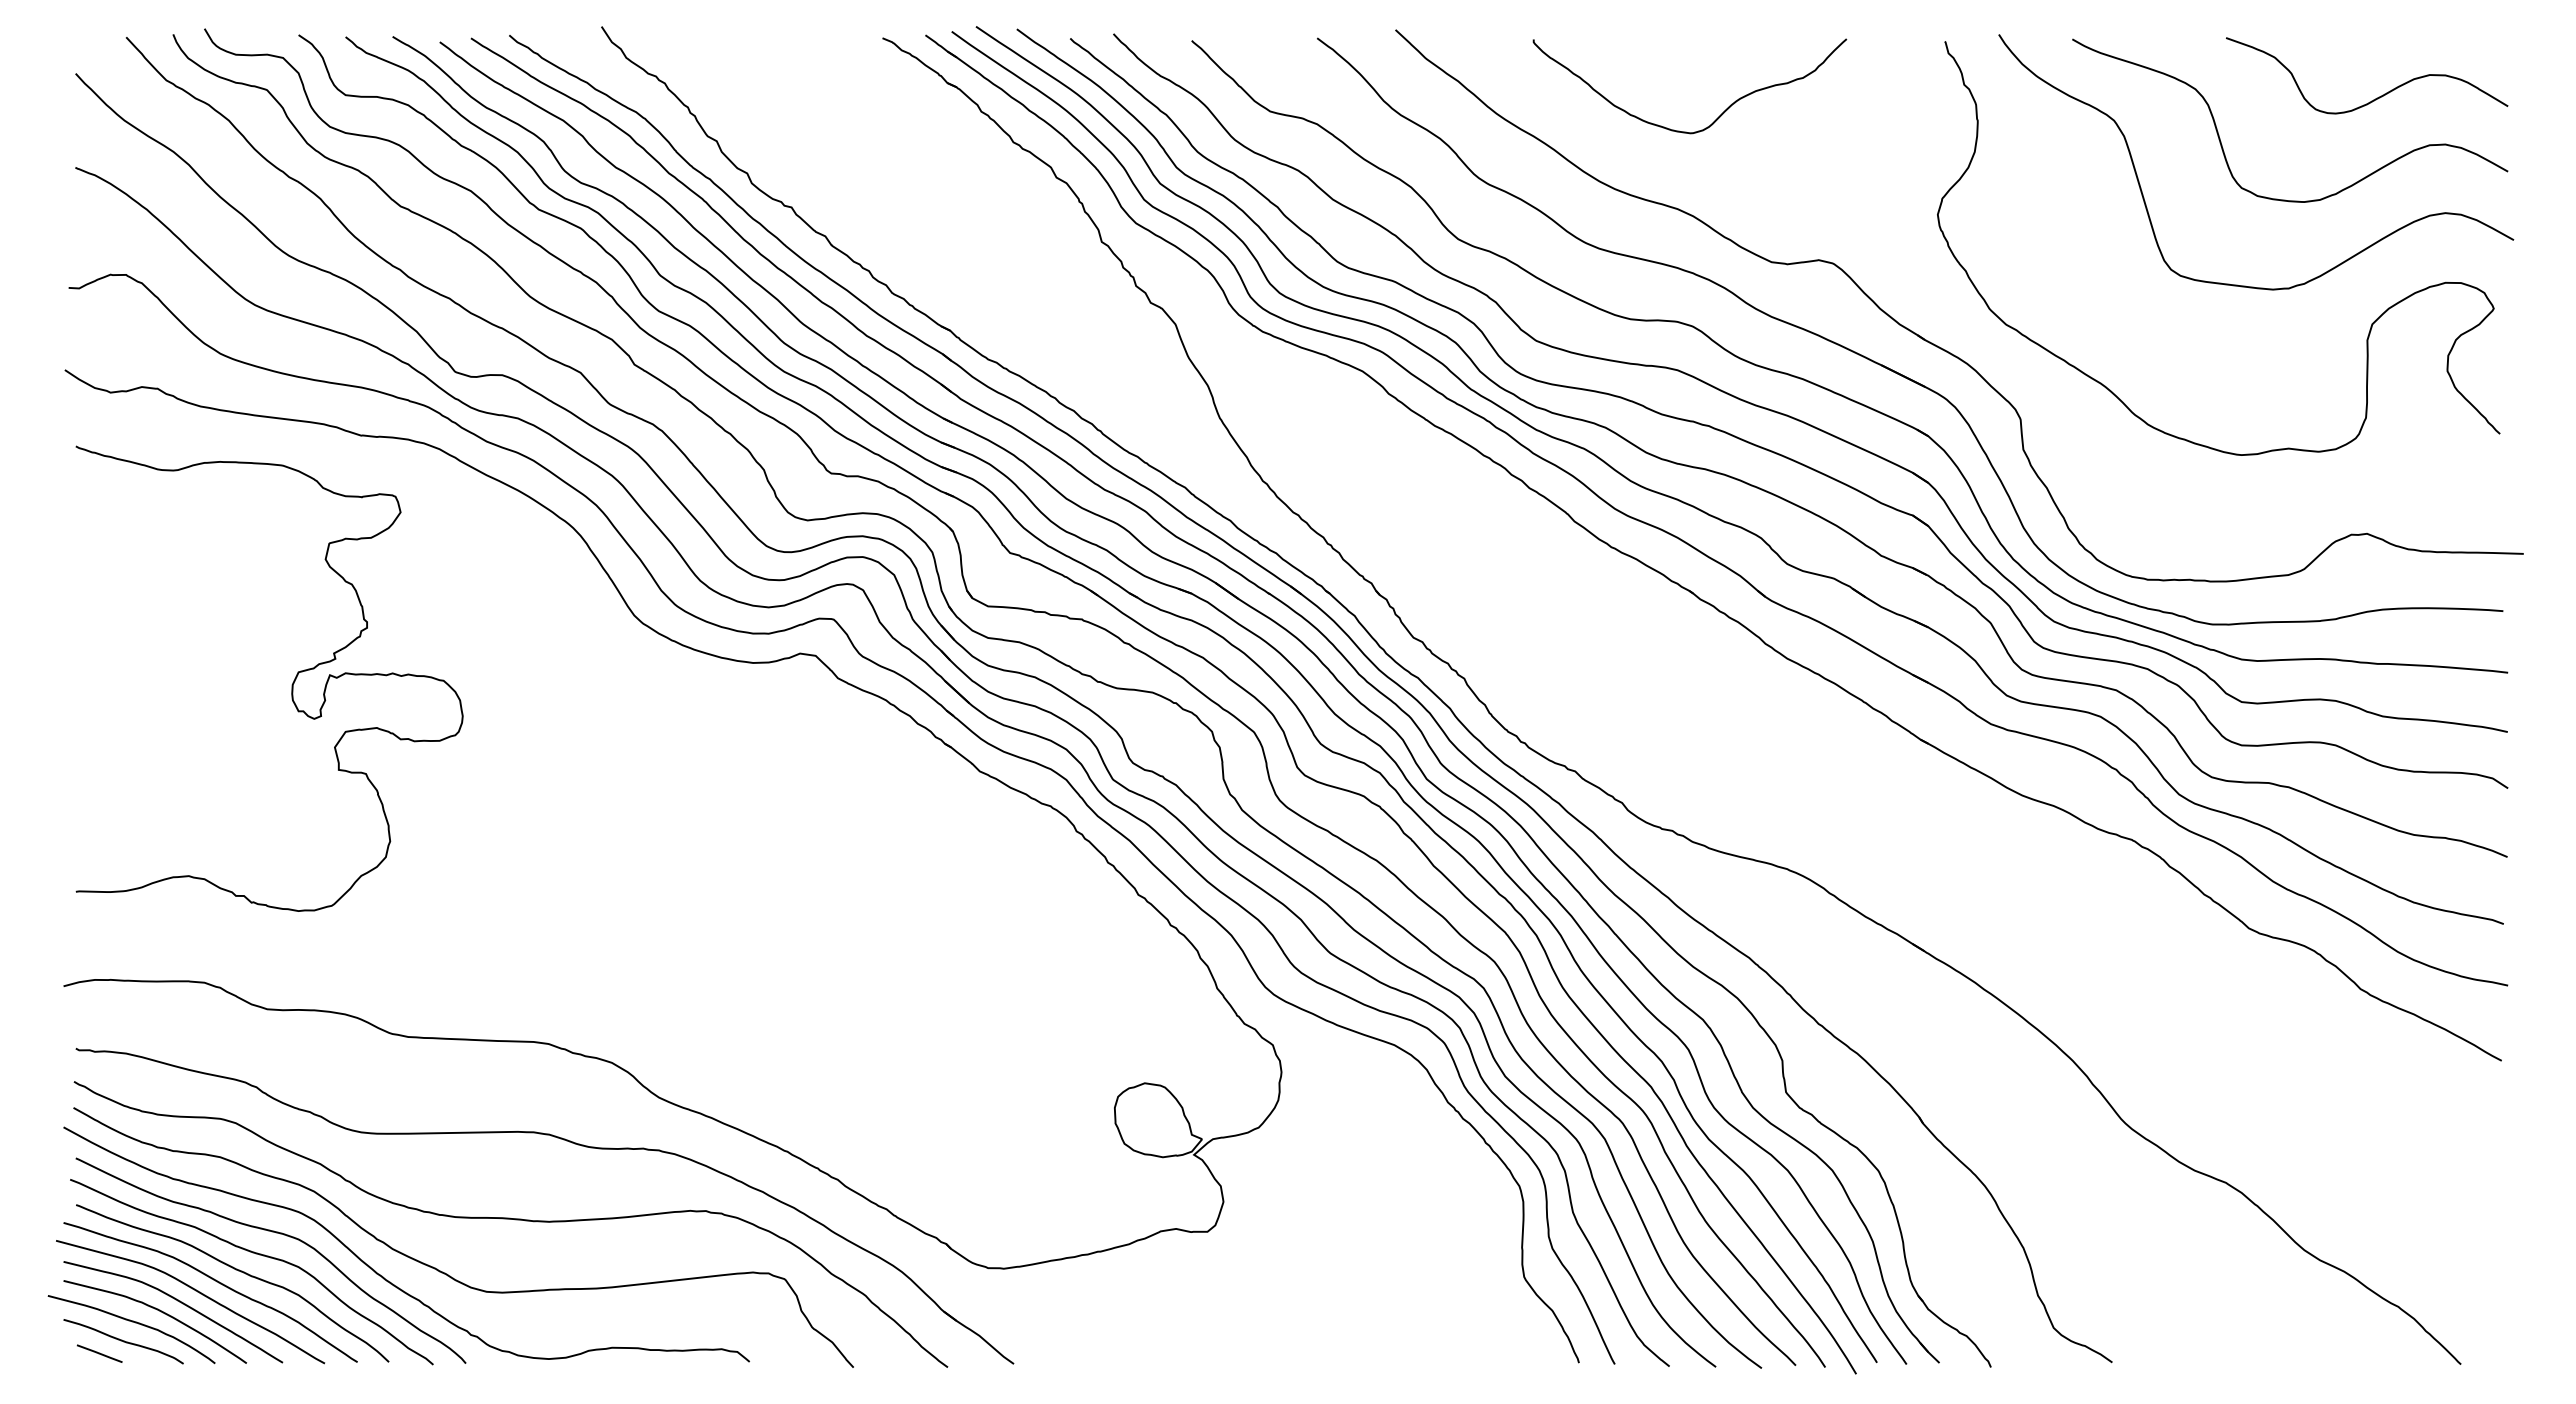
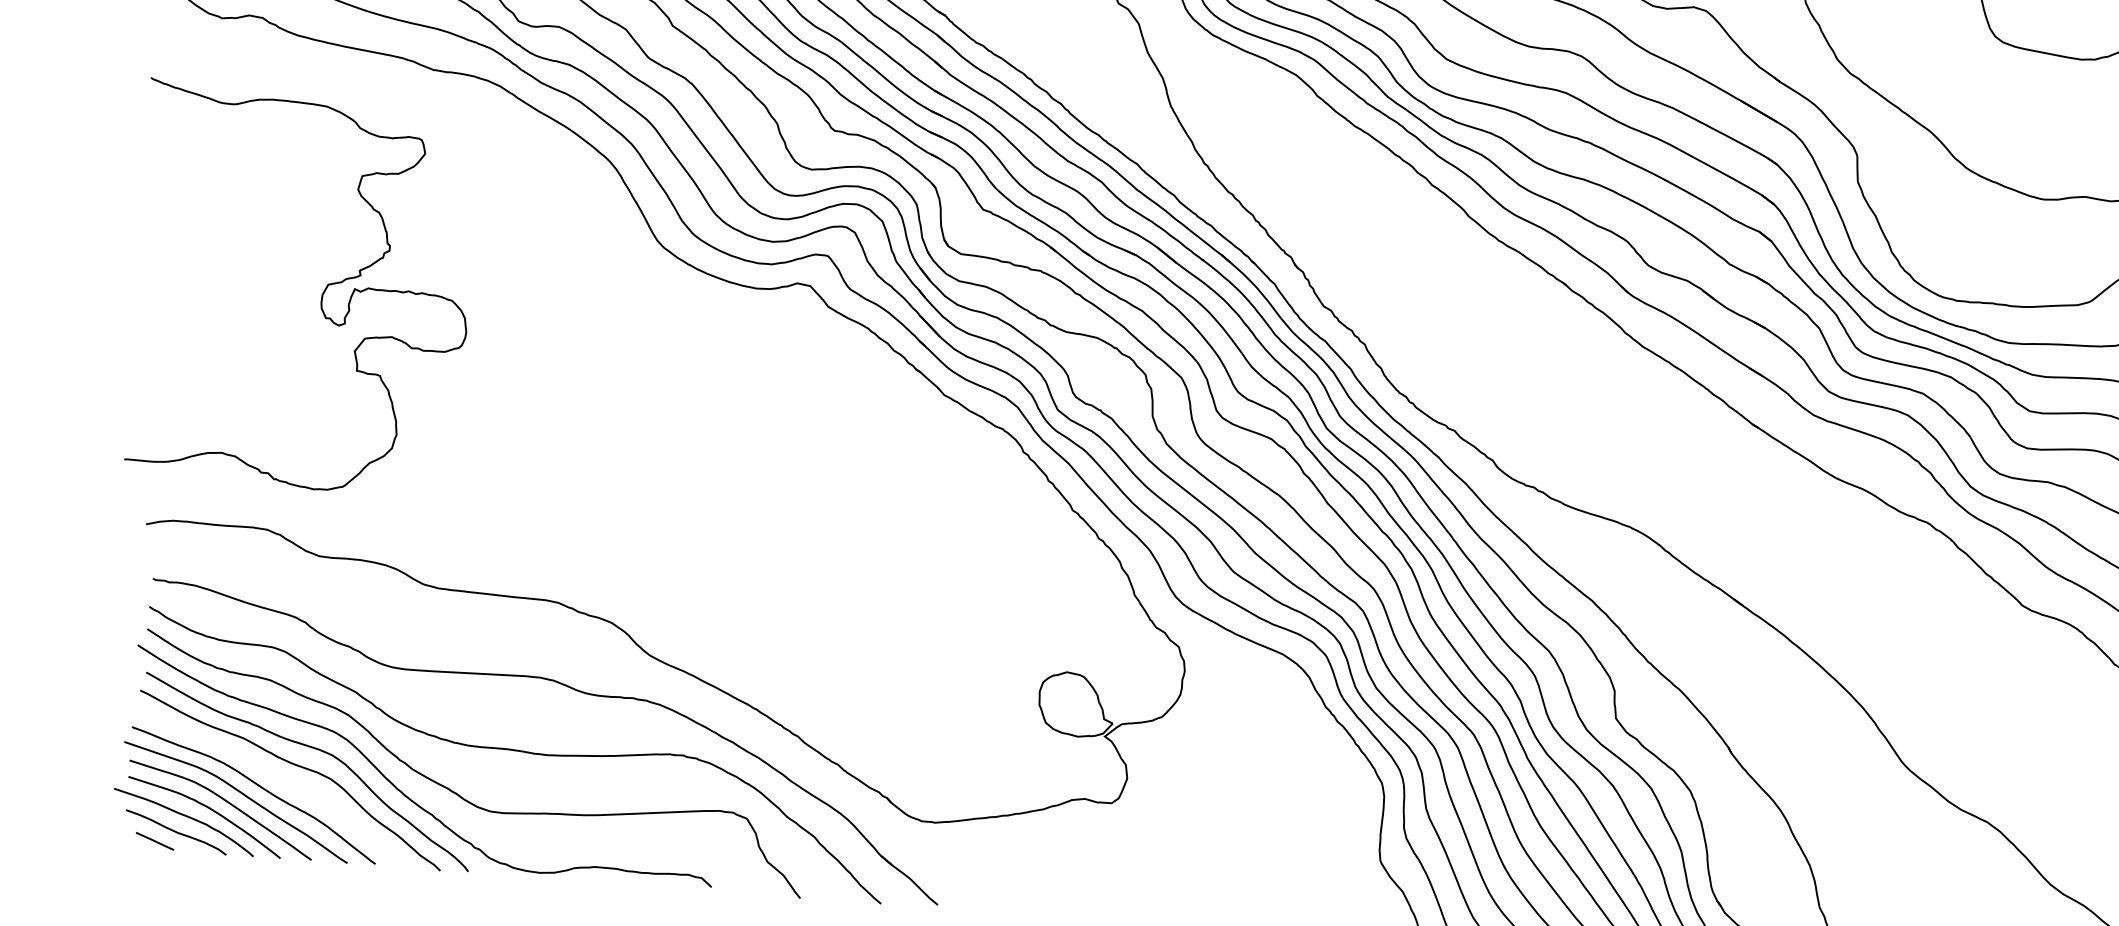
curve: (291, 684) -> (321, 294), moved
curve: (238, 1271) -> (278, 779), removed

